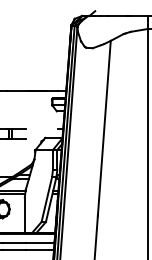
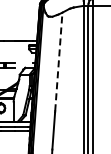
line: (103, 126) -> (58, 61), solid -> dashed

